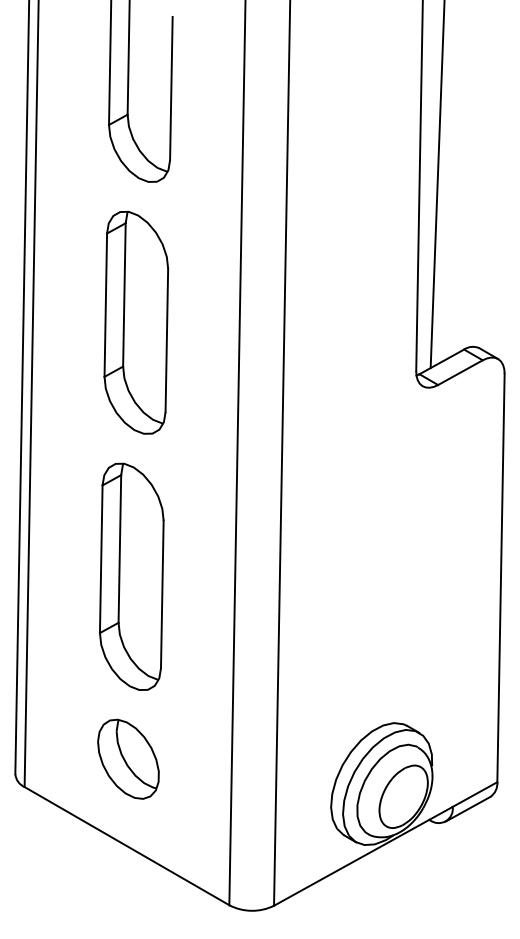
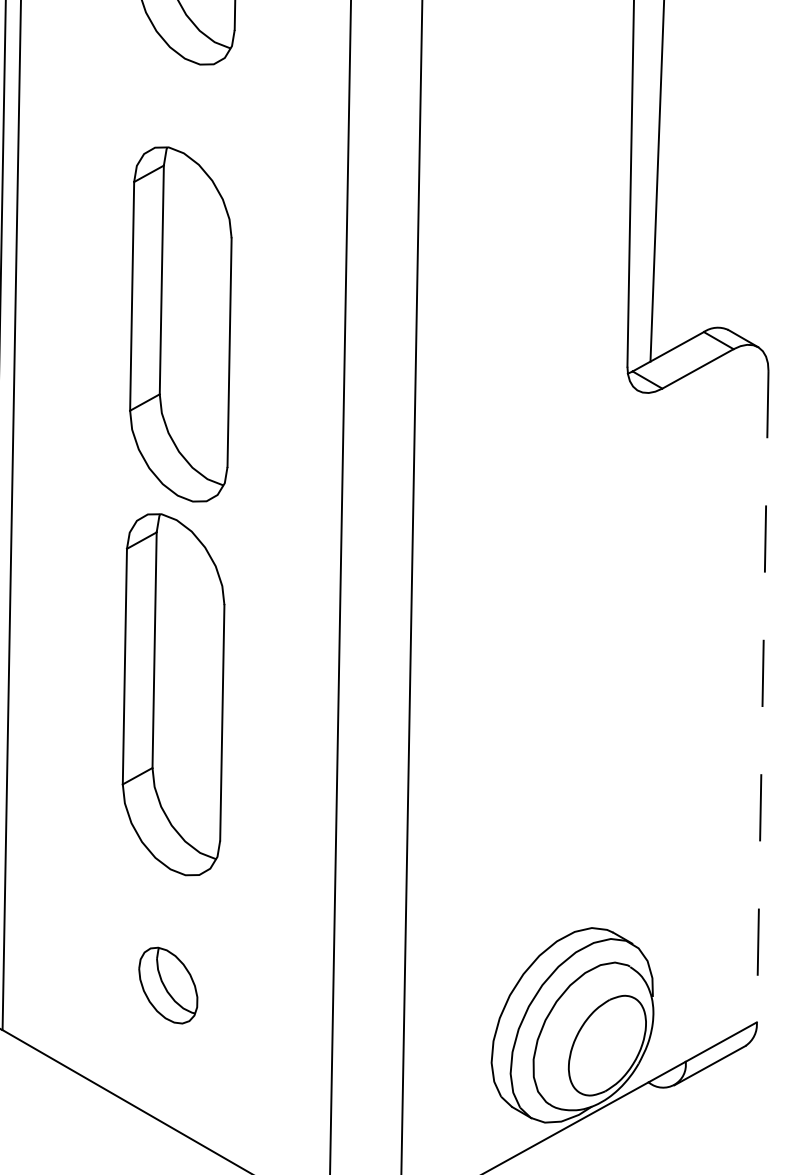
part: (136, 322) -> (181, 323), moved
line: (500, 578) -> (761, 697), solid -> dashed
part: (128, 758) -> (168, 984), size x0.6

